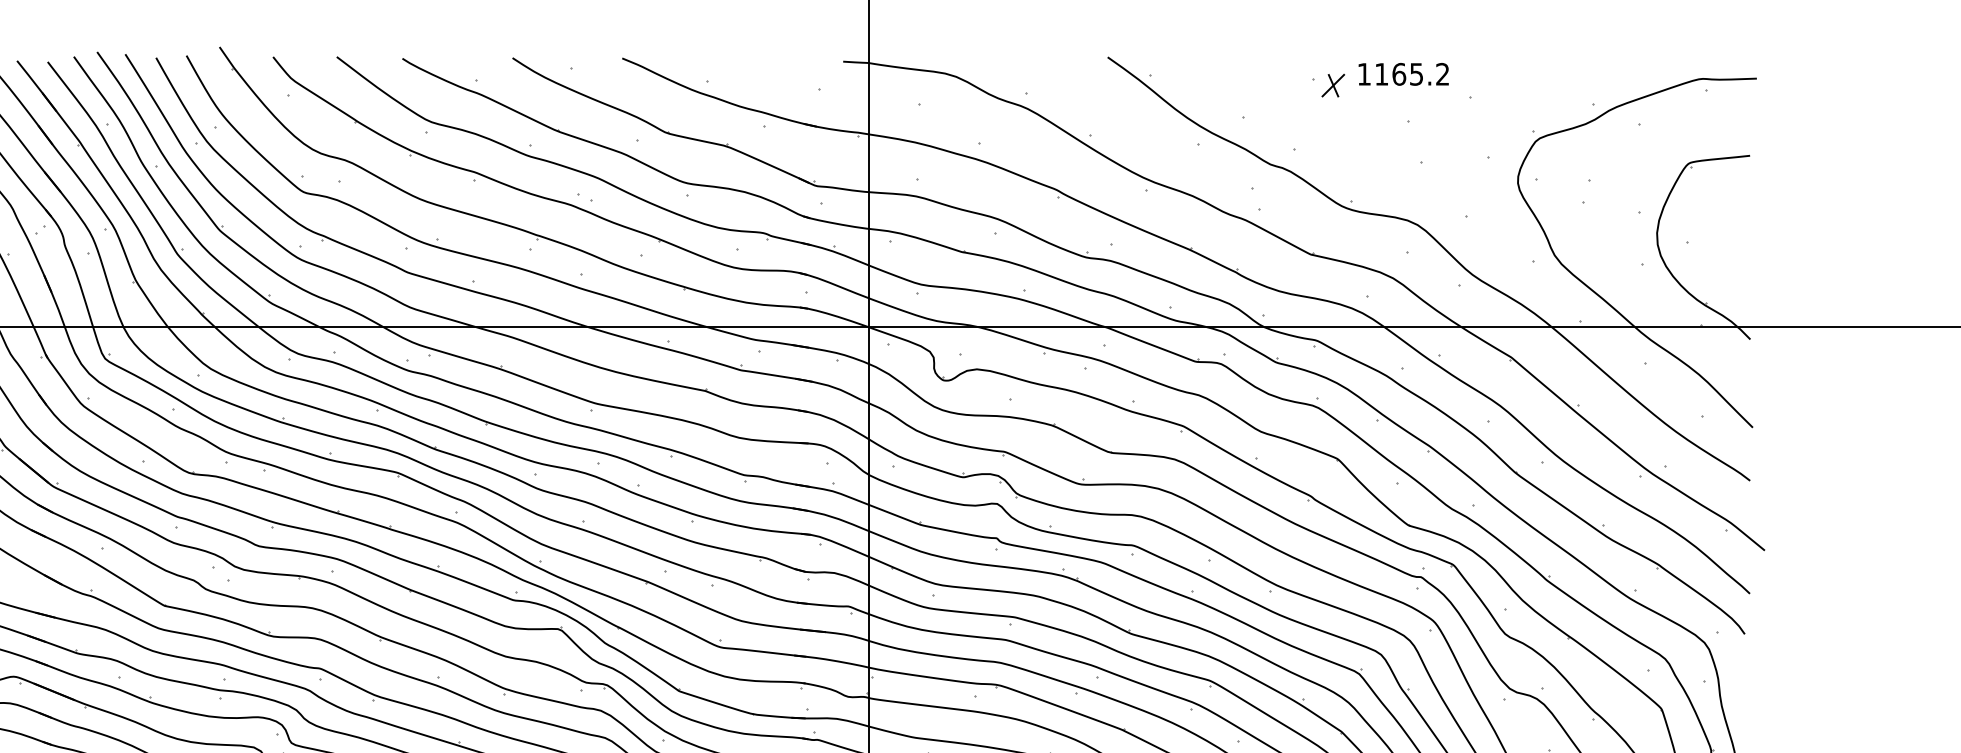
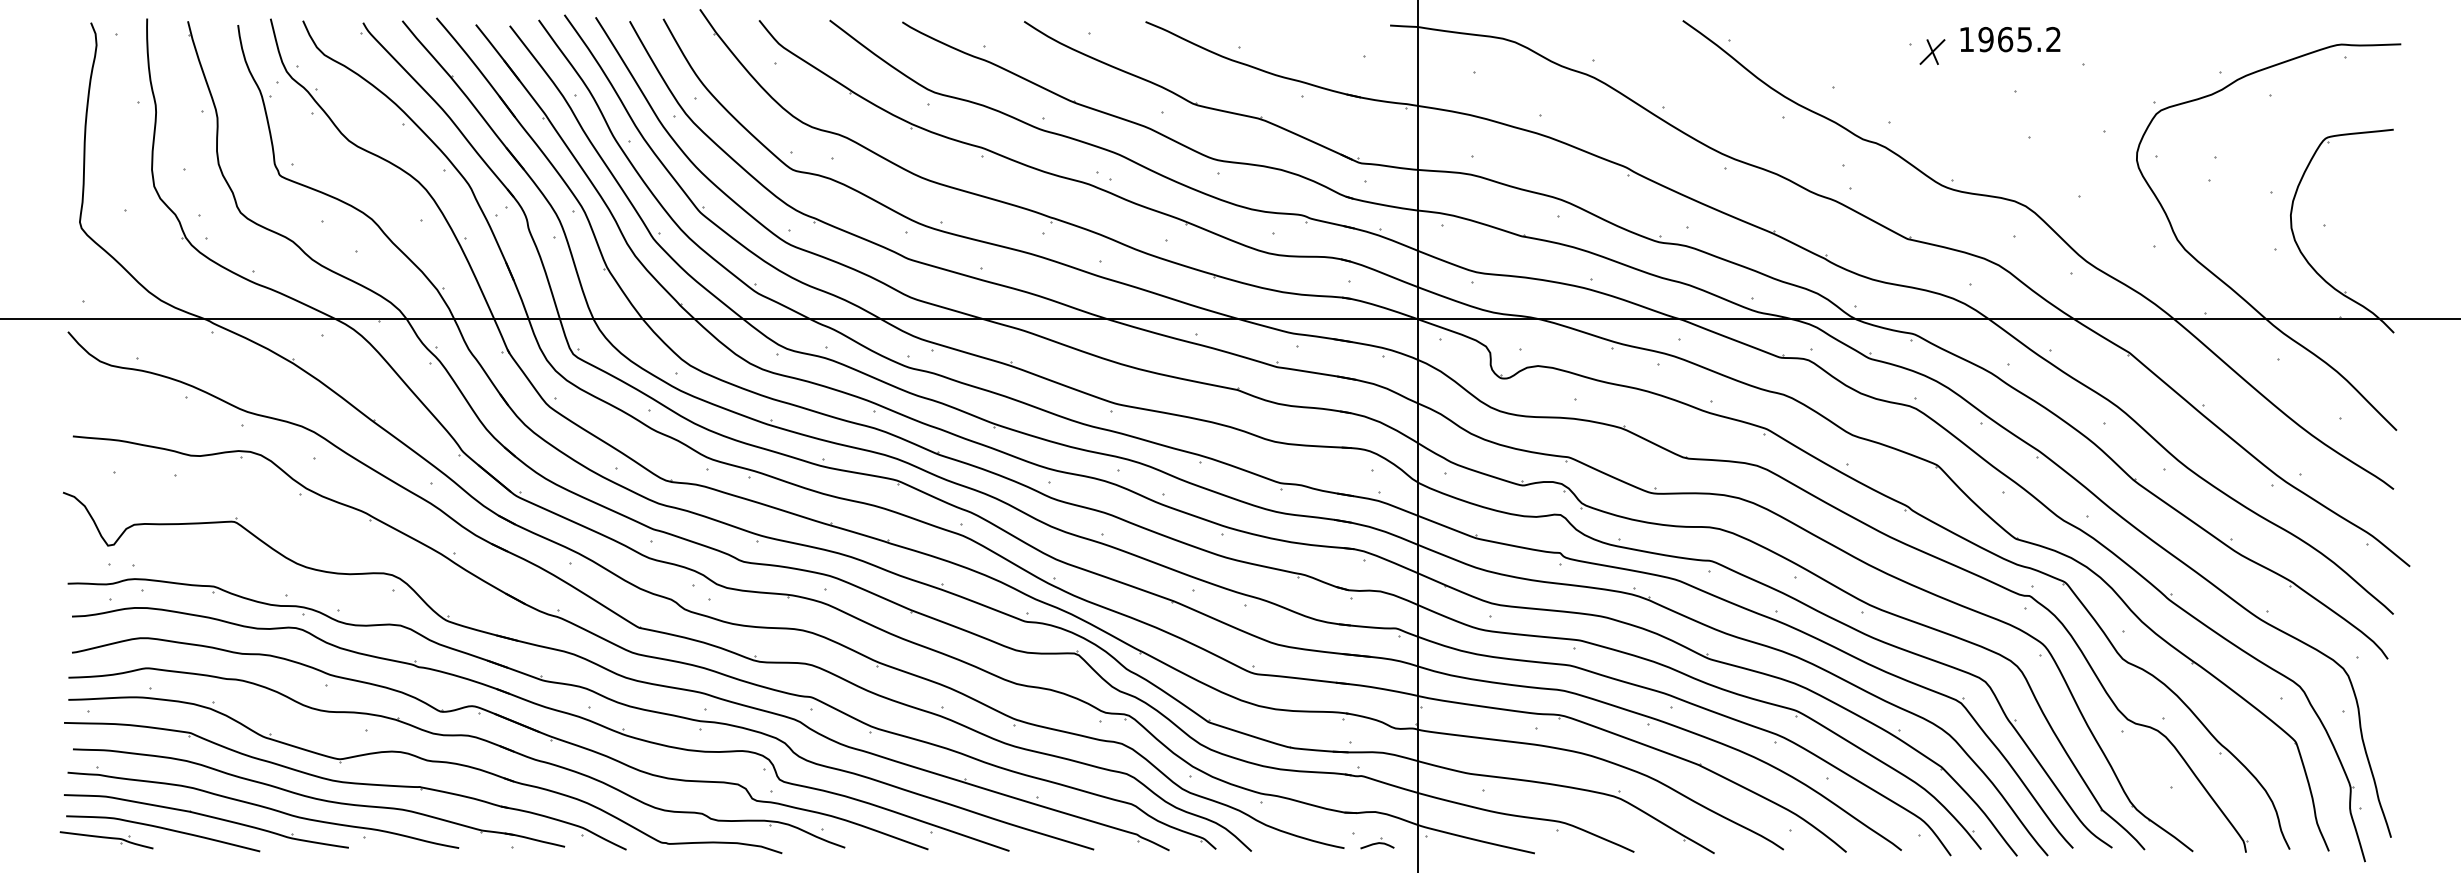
text: (1381, 74) -> (1985, 39), 1165.2 -> 1965.2

